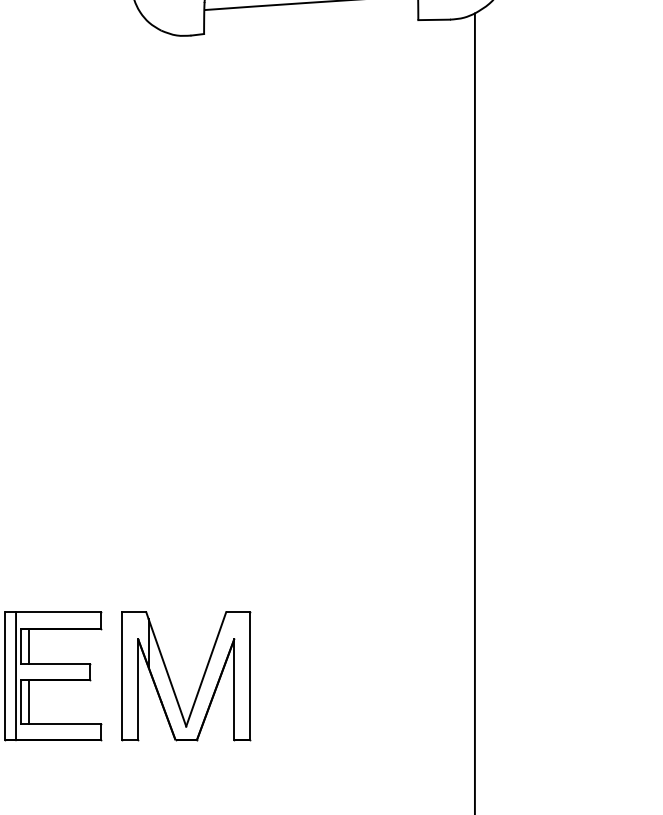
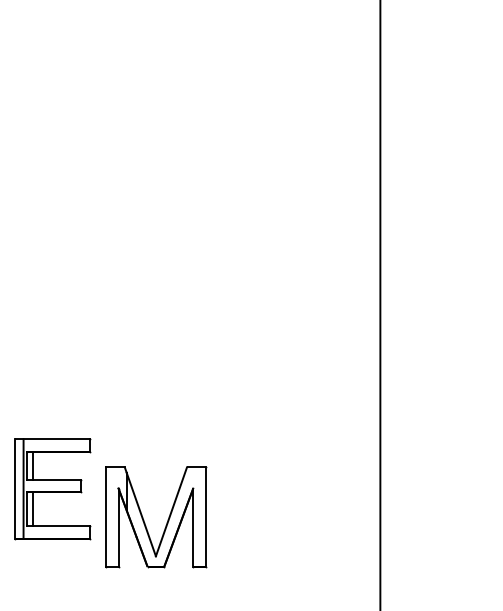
part: (200, 682) -> (167, 522), moved

